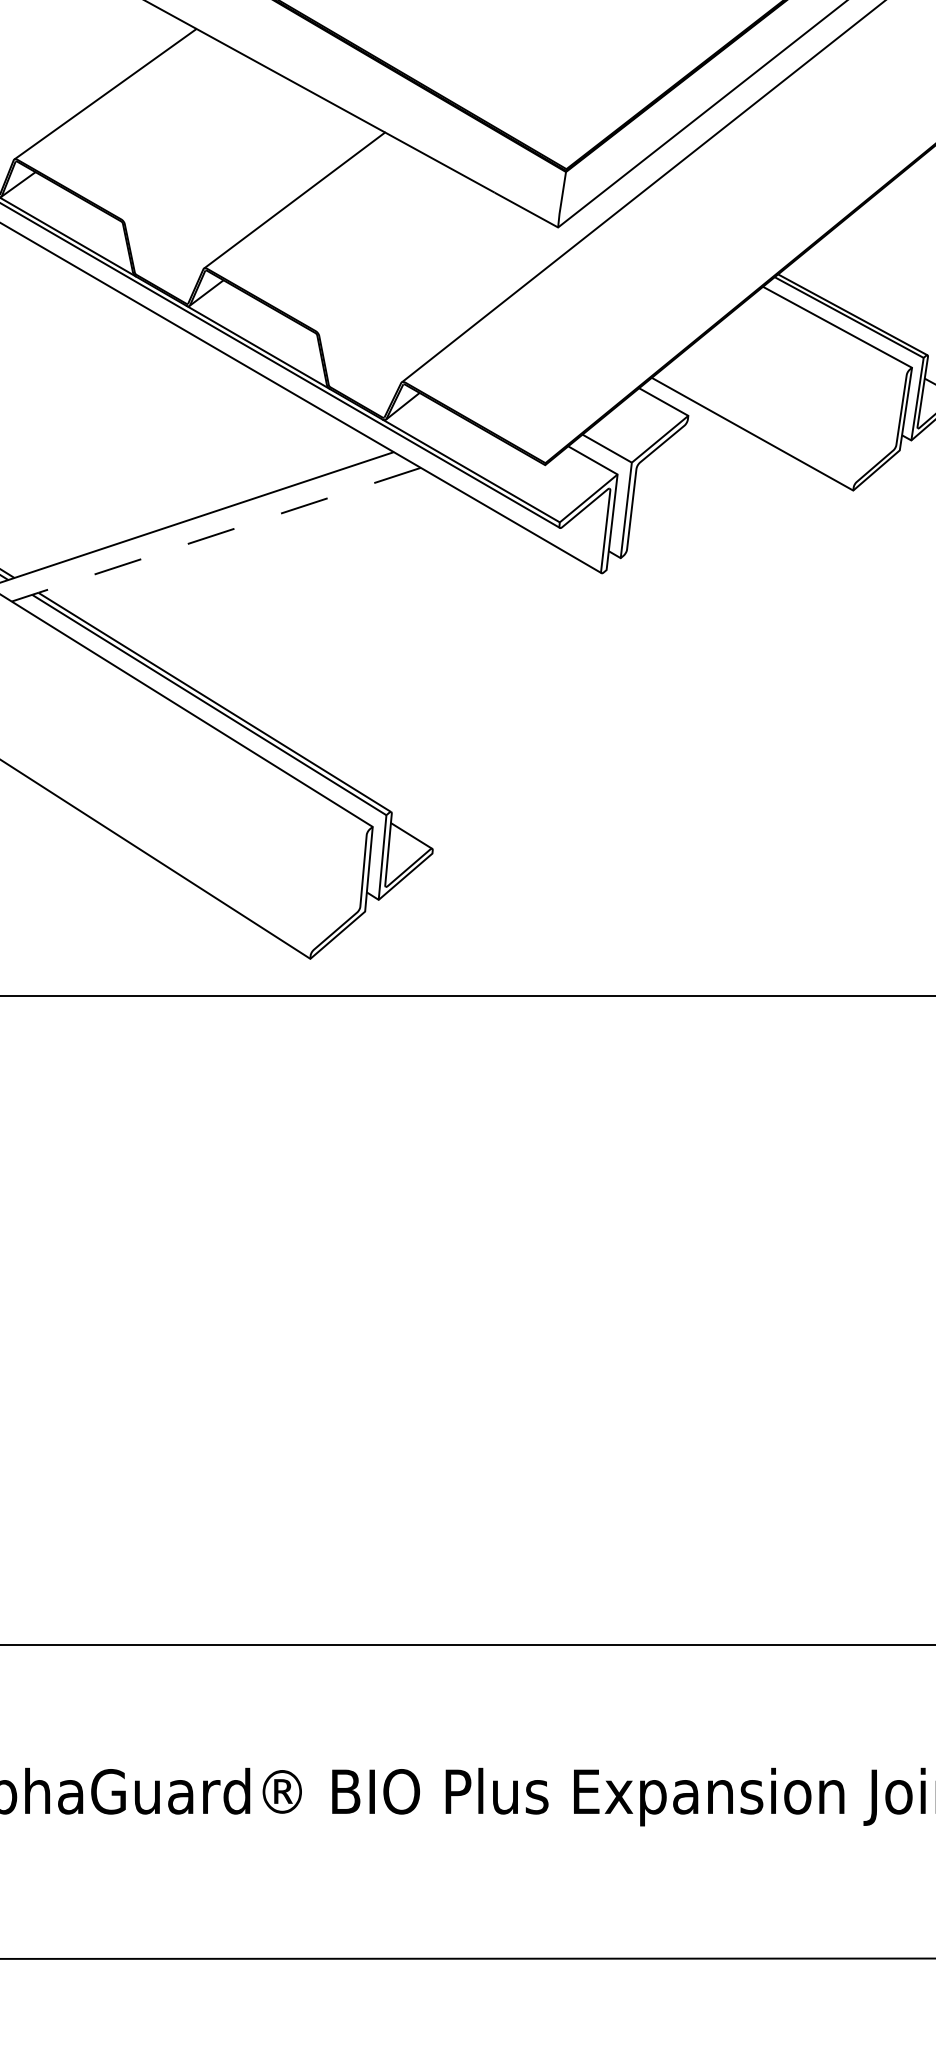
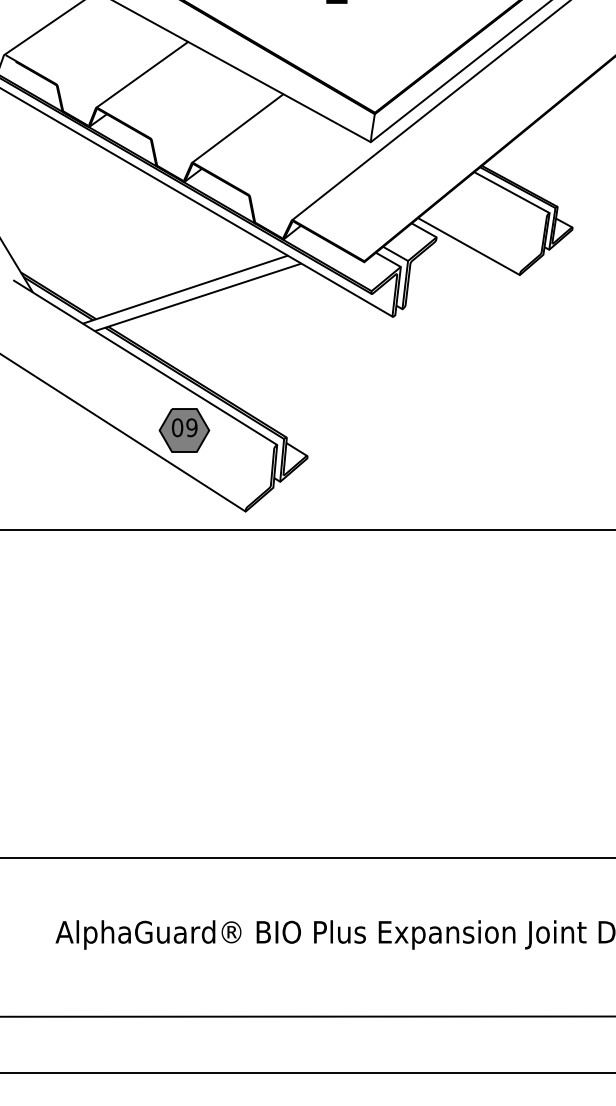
line: (212, 534) -> (196, 297), dashed -> solid
part: (189, 798) -> (184, 430), added

